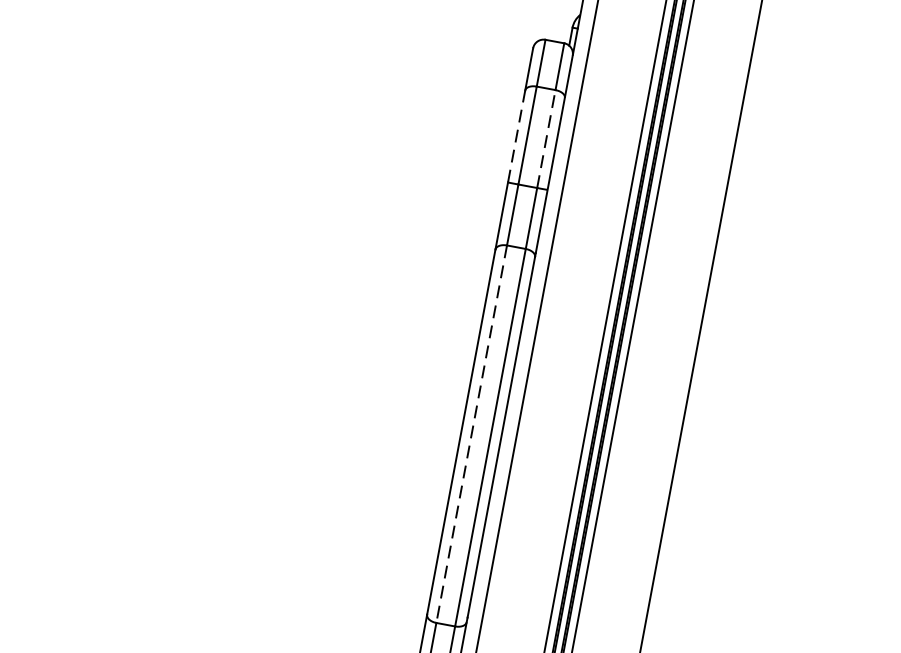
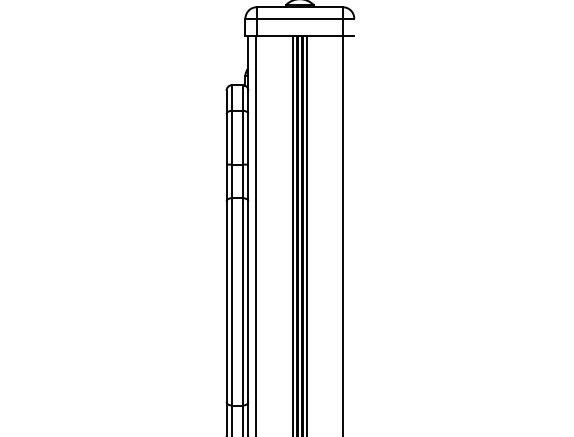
line: (516, 135) -> (226, 138), dashed -> solid
line: (546, 138) -> (242, 137), dashed -> solid
line: (472, 433) -> (232, 301), dashed -> solid

